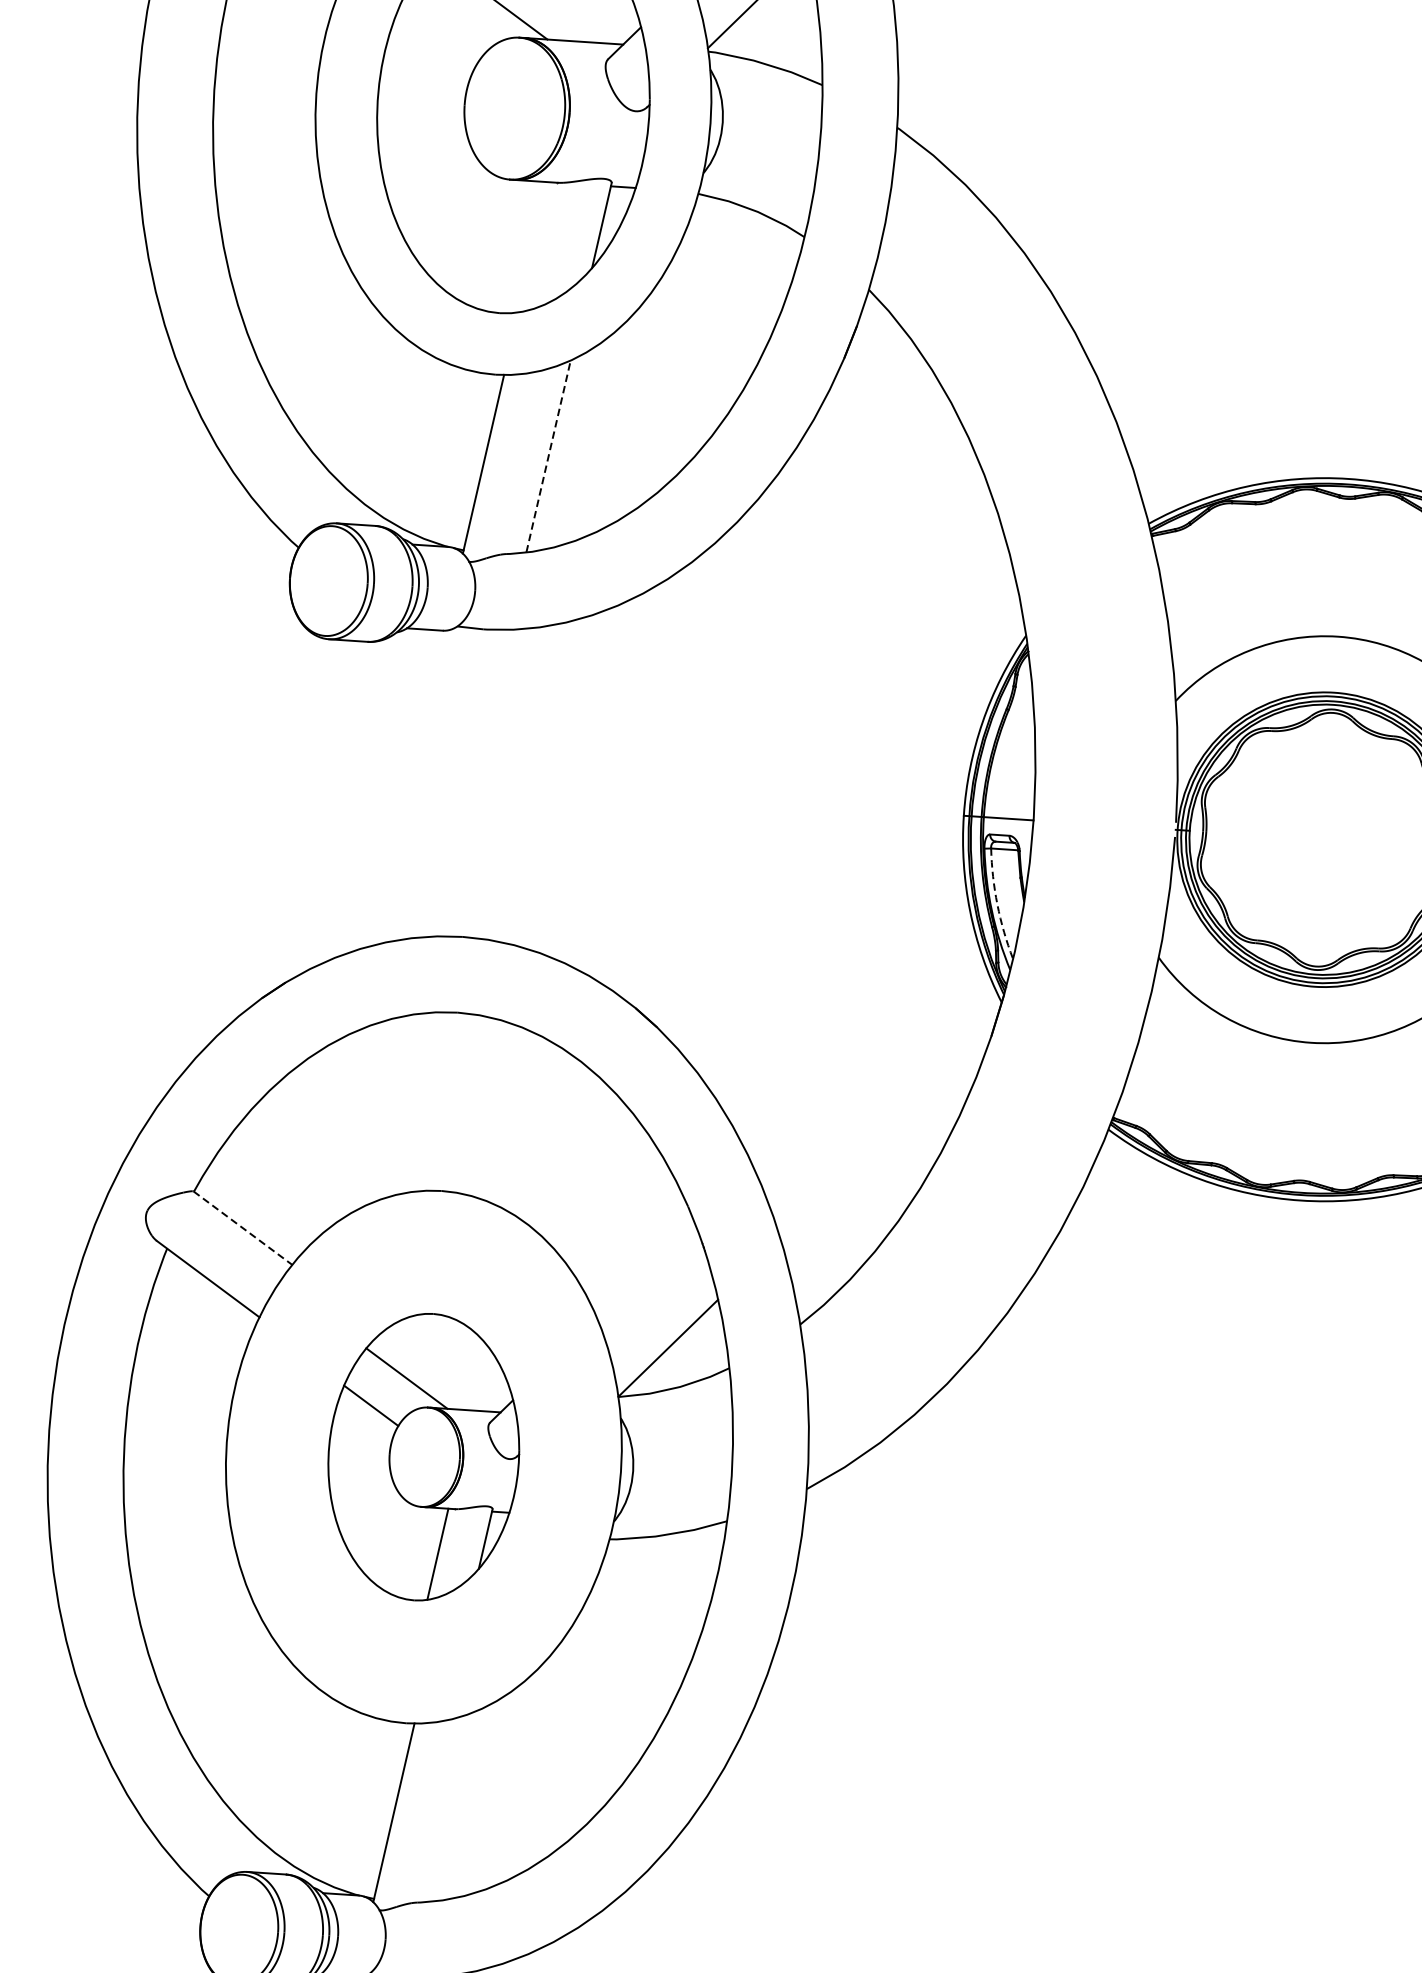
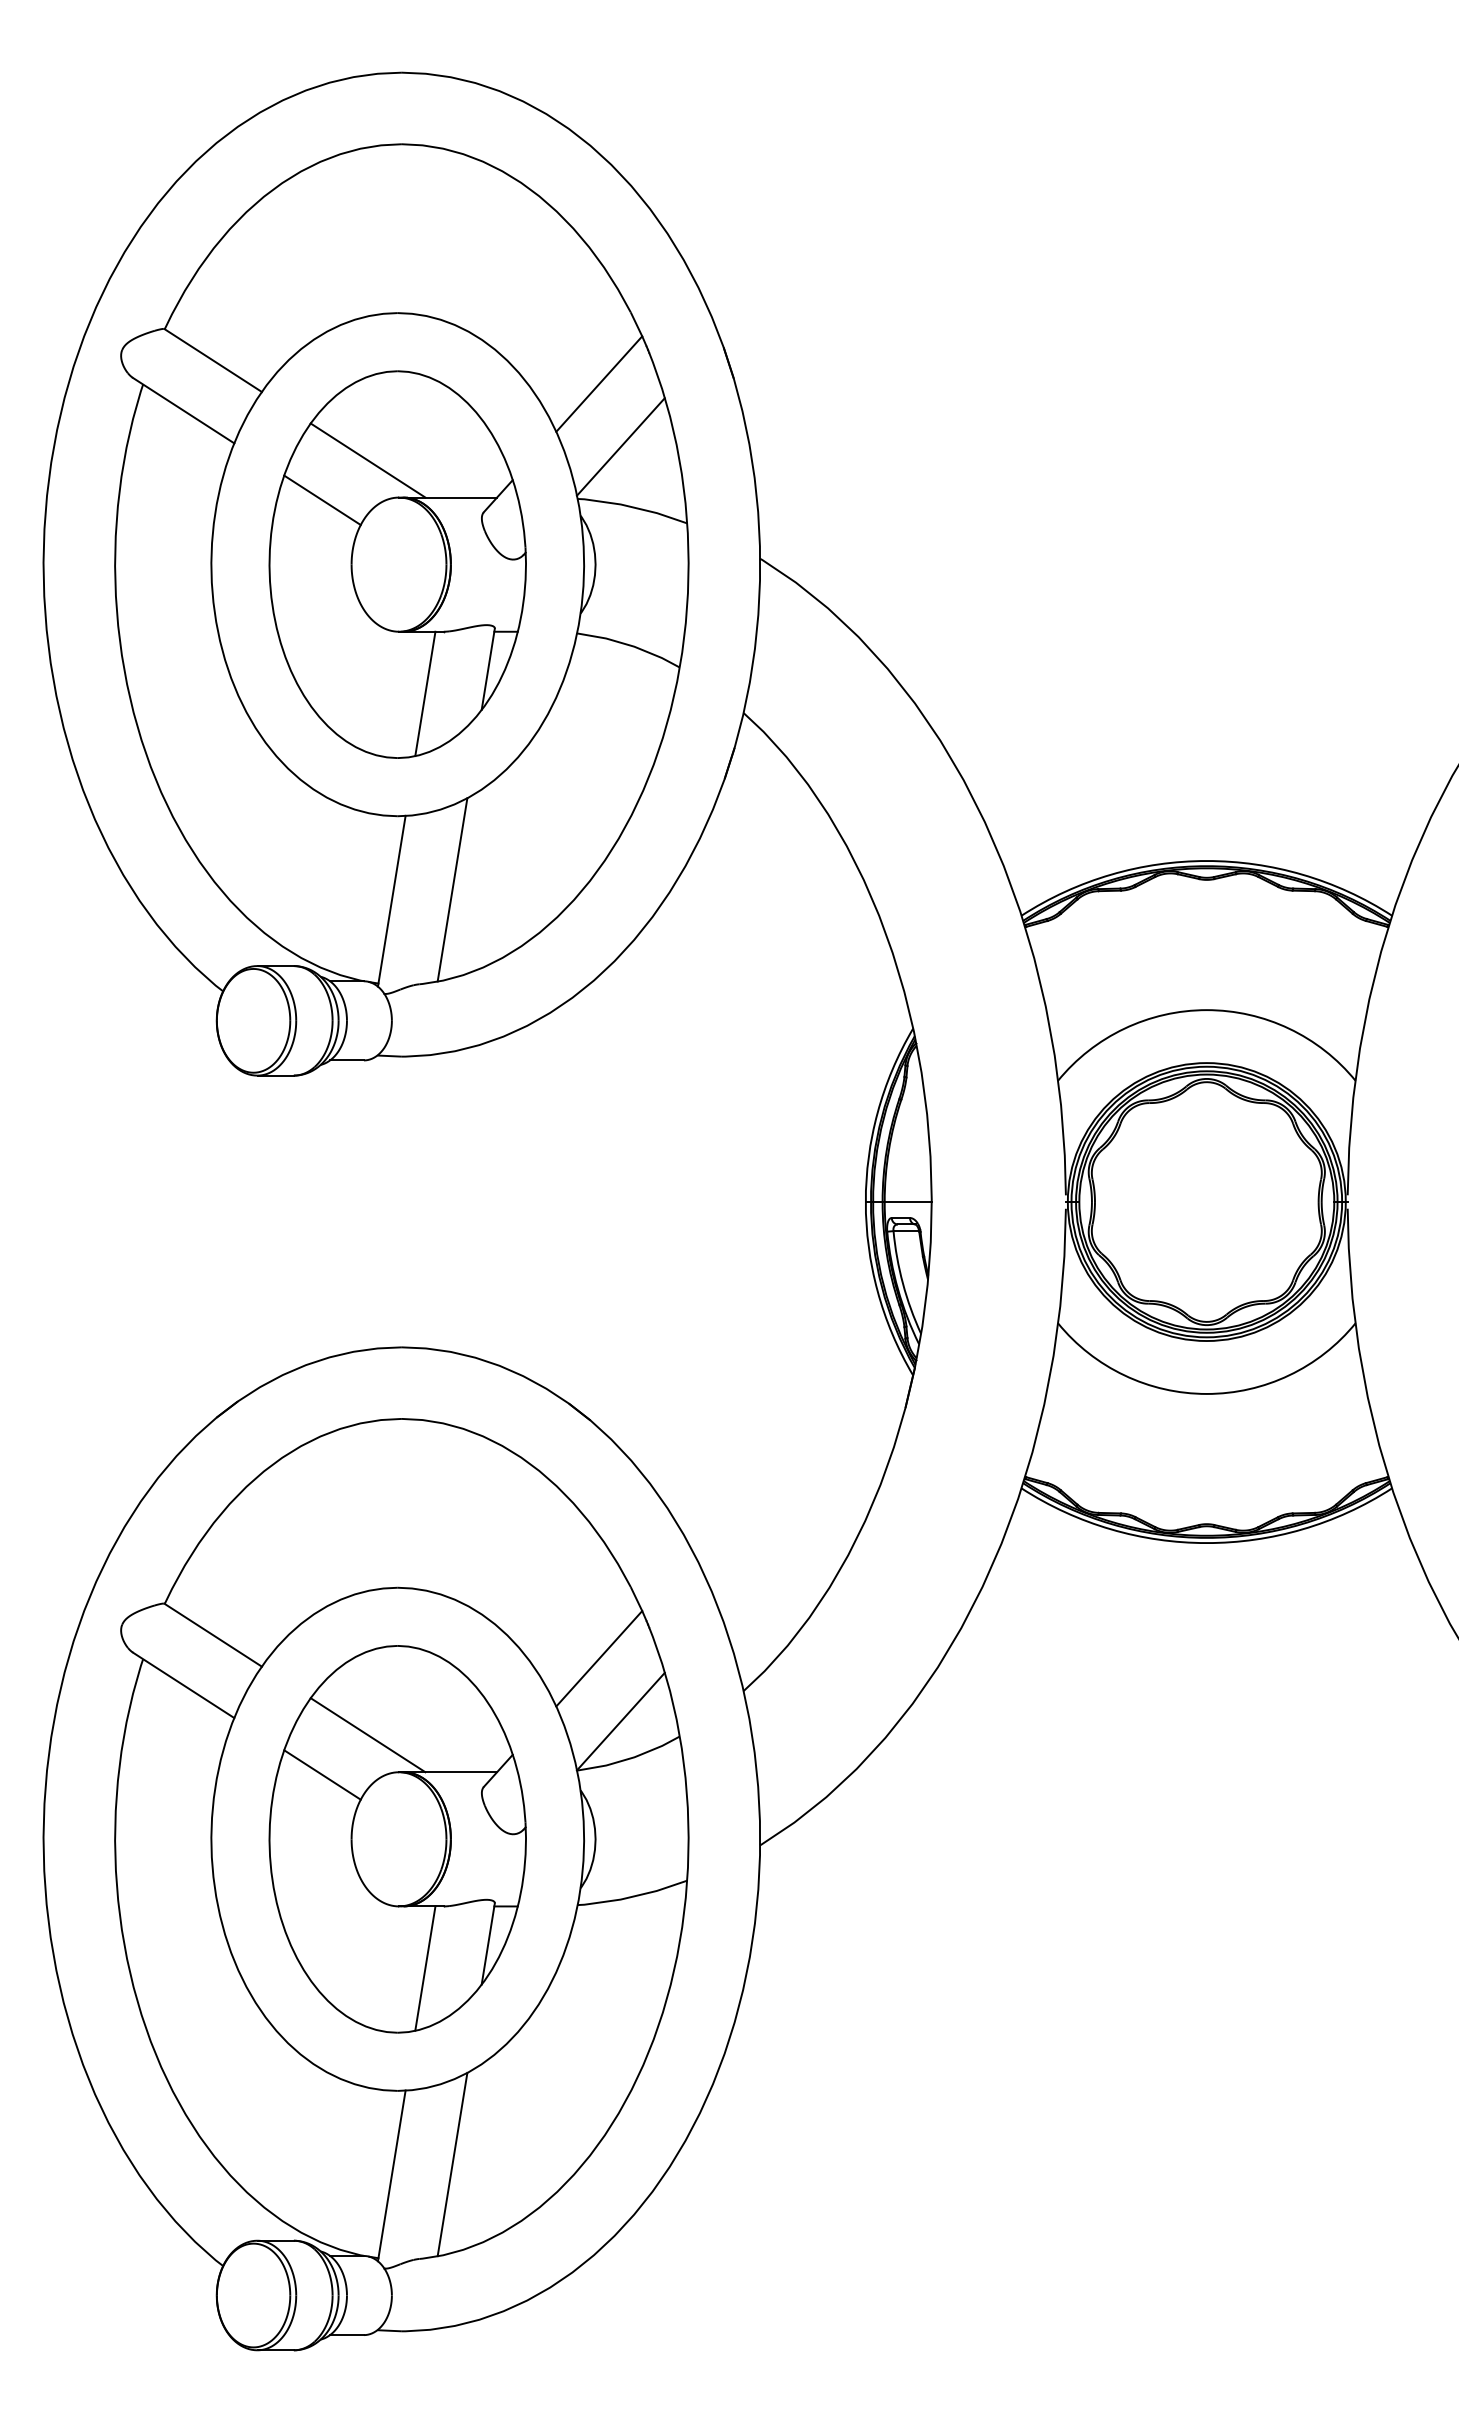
line: (438, 35) -> (322, 500), added
line: (533, 246) -> (425, 693), added
line: (548, 456) -> (452, 889), dashed -> solid
arc: (996, 904) -> (902, 1283), dashed -> solid
line: (243, 1228) -> (213, 1635), dashed -> solid
line: (650, 1279) -> (599, 1658), added
part: (423, 1457) -> (397, 1839), size x1.43
line: (458, 1804) -> (452, 2164), added

